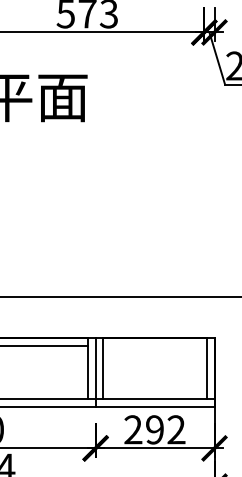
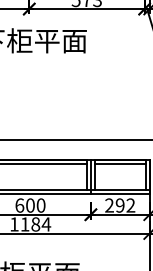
line: (155, 346) -> (120, 164), added

